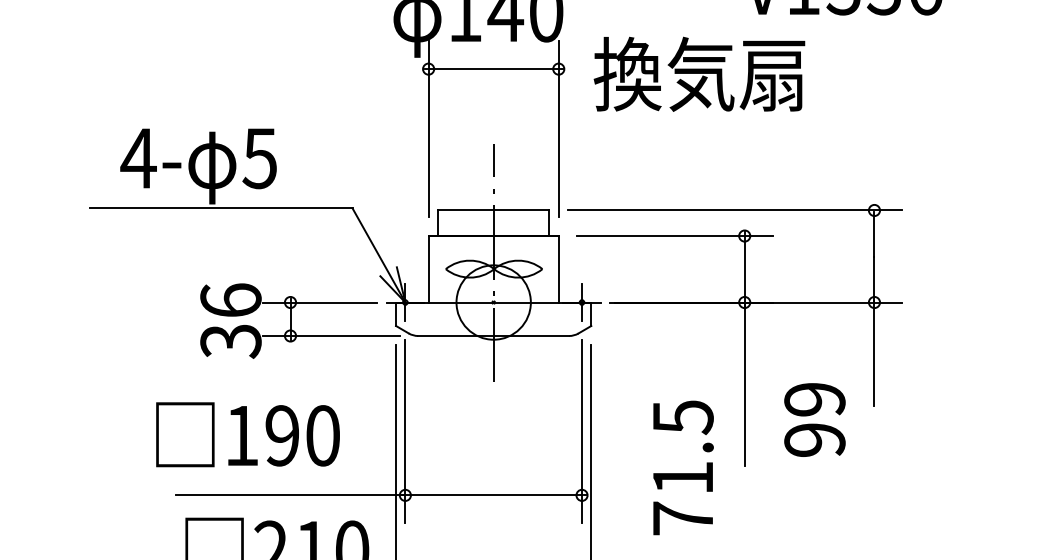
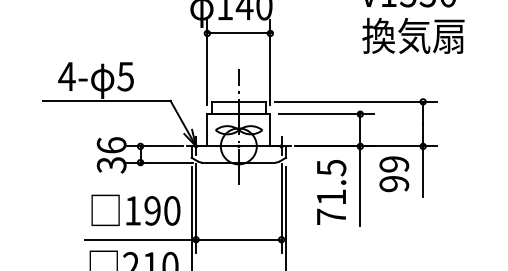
text: (699, 73) -> (413, 35), moved
text: (815, 420) -> (394, 174), moved
text: (247, 432) -> (135, 209), moved
text: (683, 468) -> (331, 192), moved

